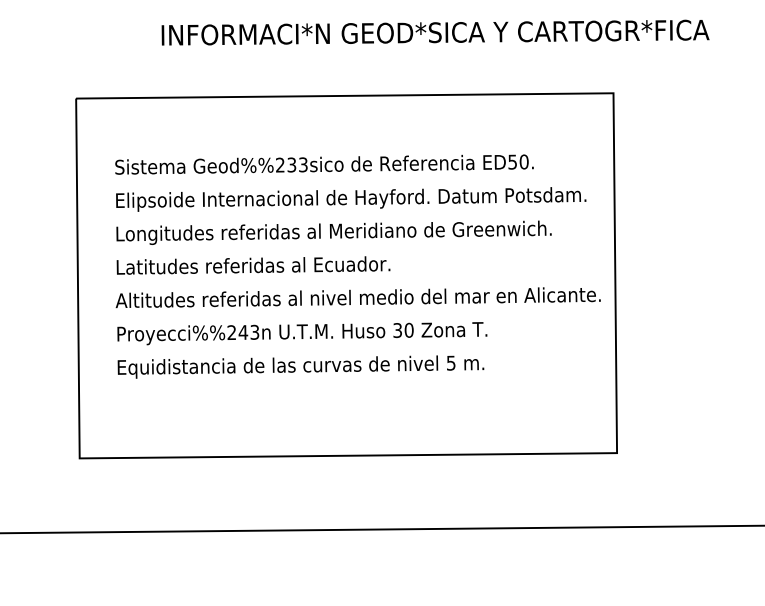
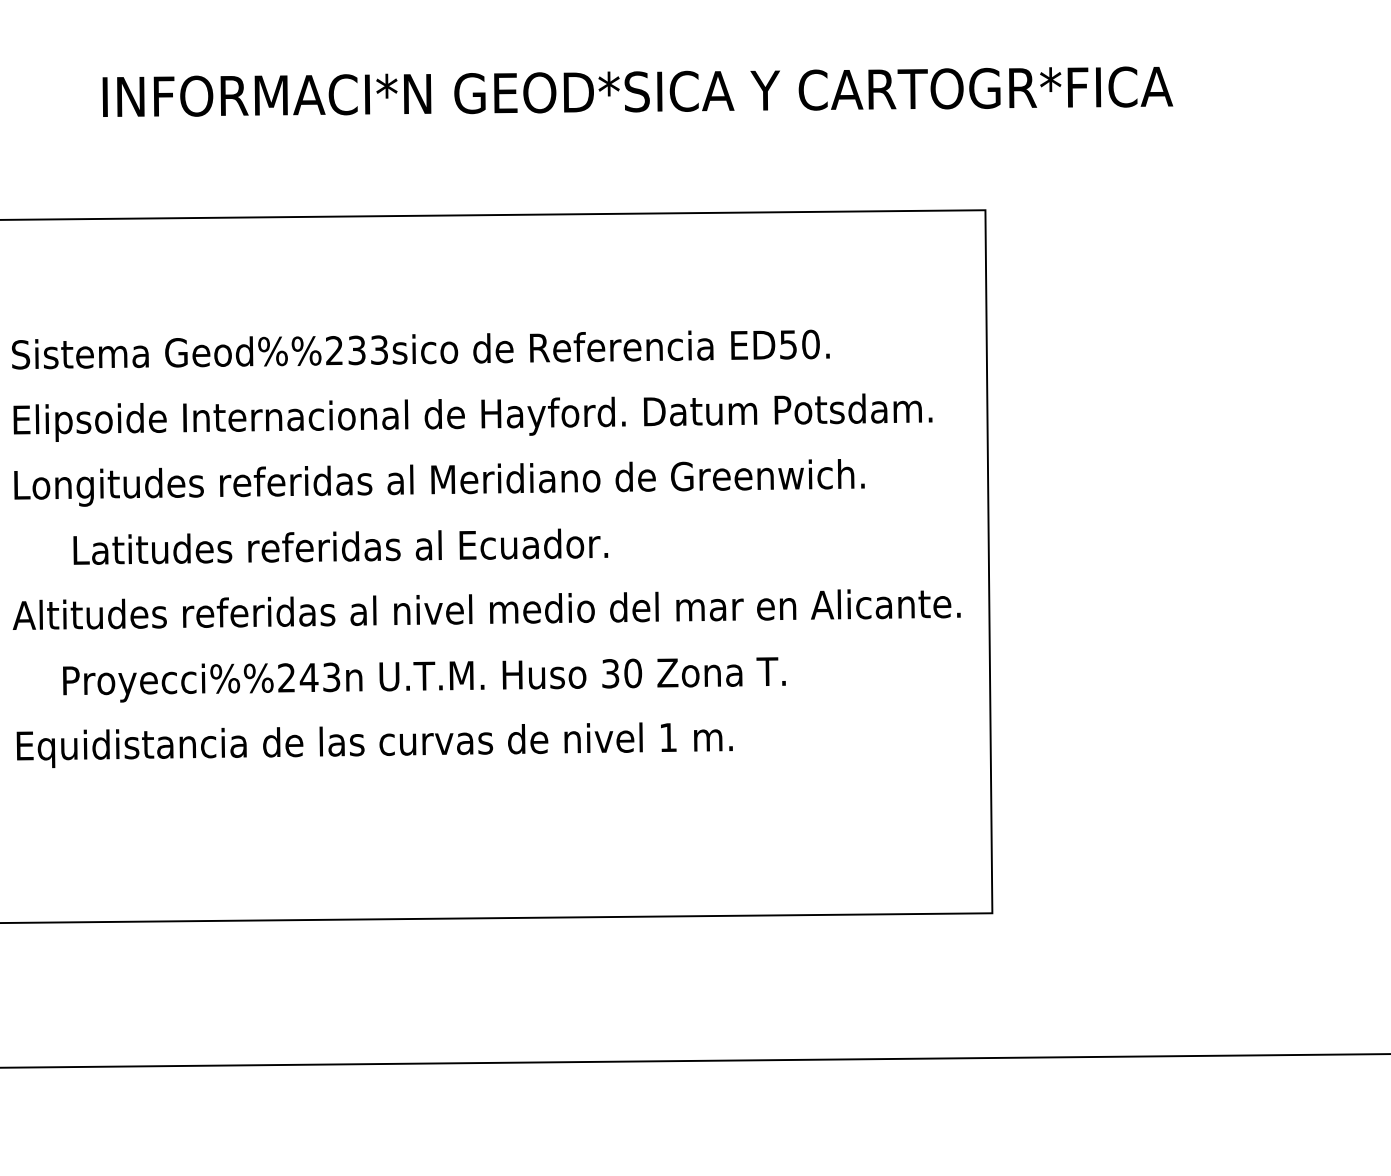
text: (253, 265) -> (340, 546), moved
text: (302, 333) -> (424, 679), moved
text: (451, 362) -> (668, 736), 5 -> 1

